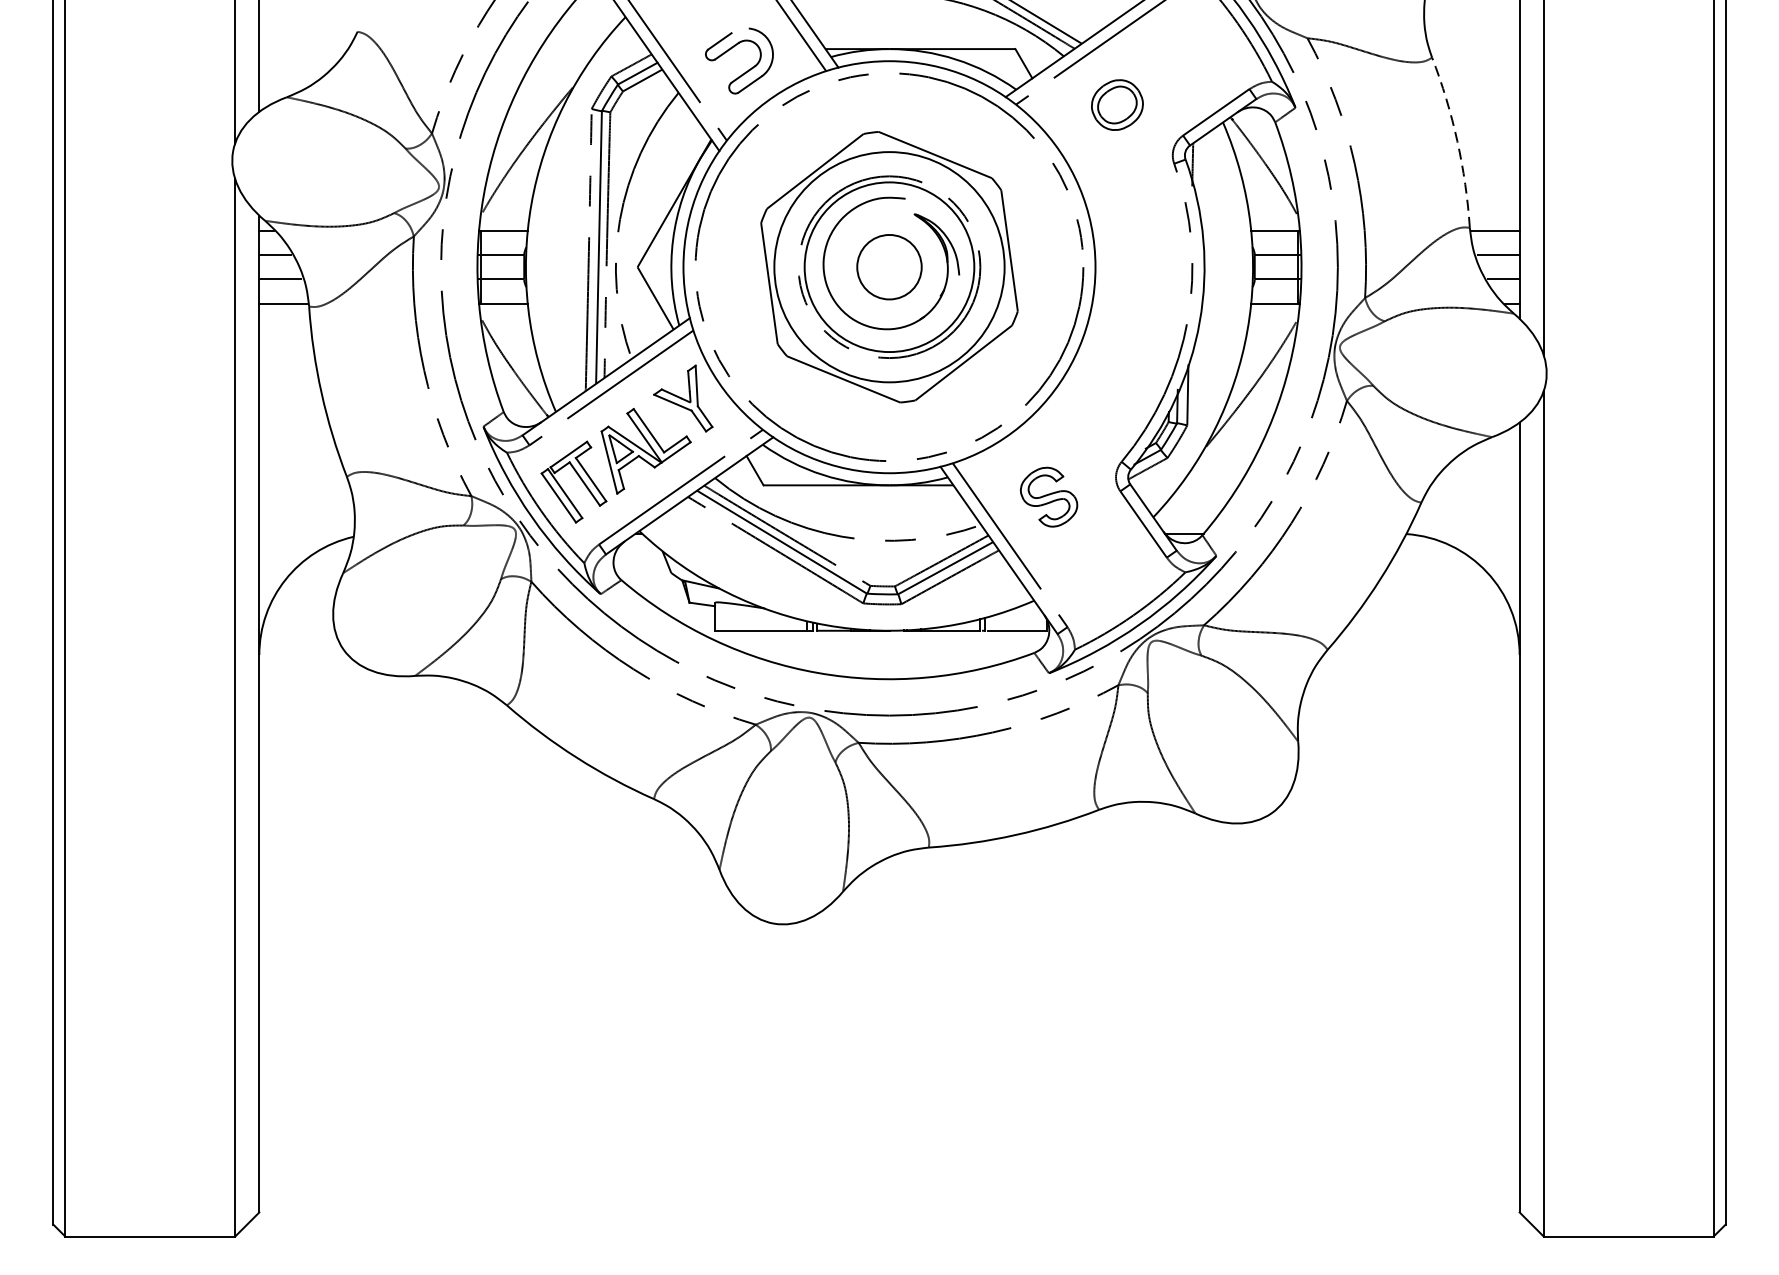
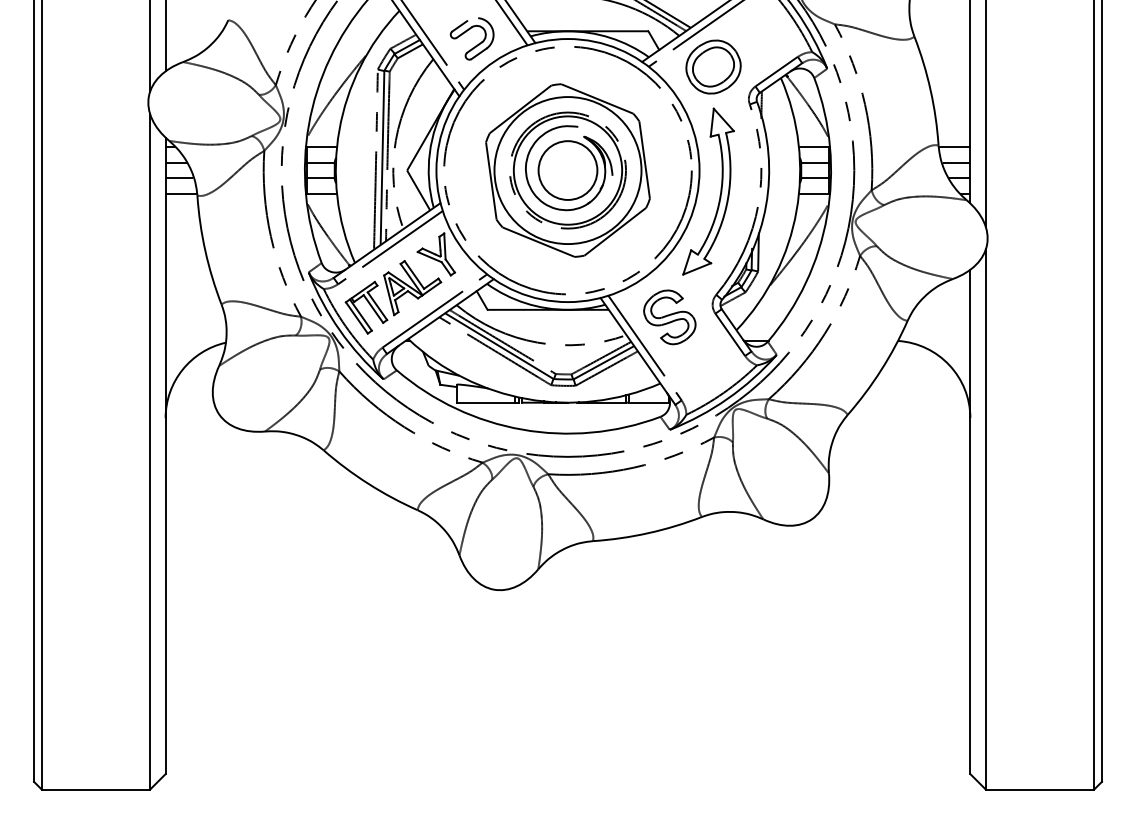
part: (1117, 104) -> (713, 66), size x1.67
arc: (1457, 141) -> (930, 90), dashed -> solid
circle: (888, 267) -> (567, 170), size x1.43
part: (1126, 306) -> (719, 195), added
part: (1048, 497) -> (669, 317), size x1.43

